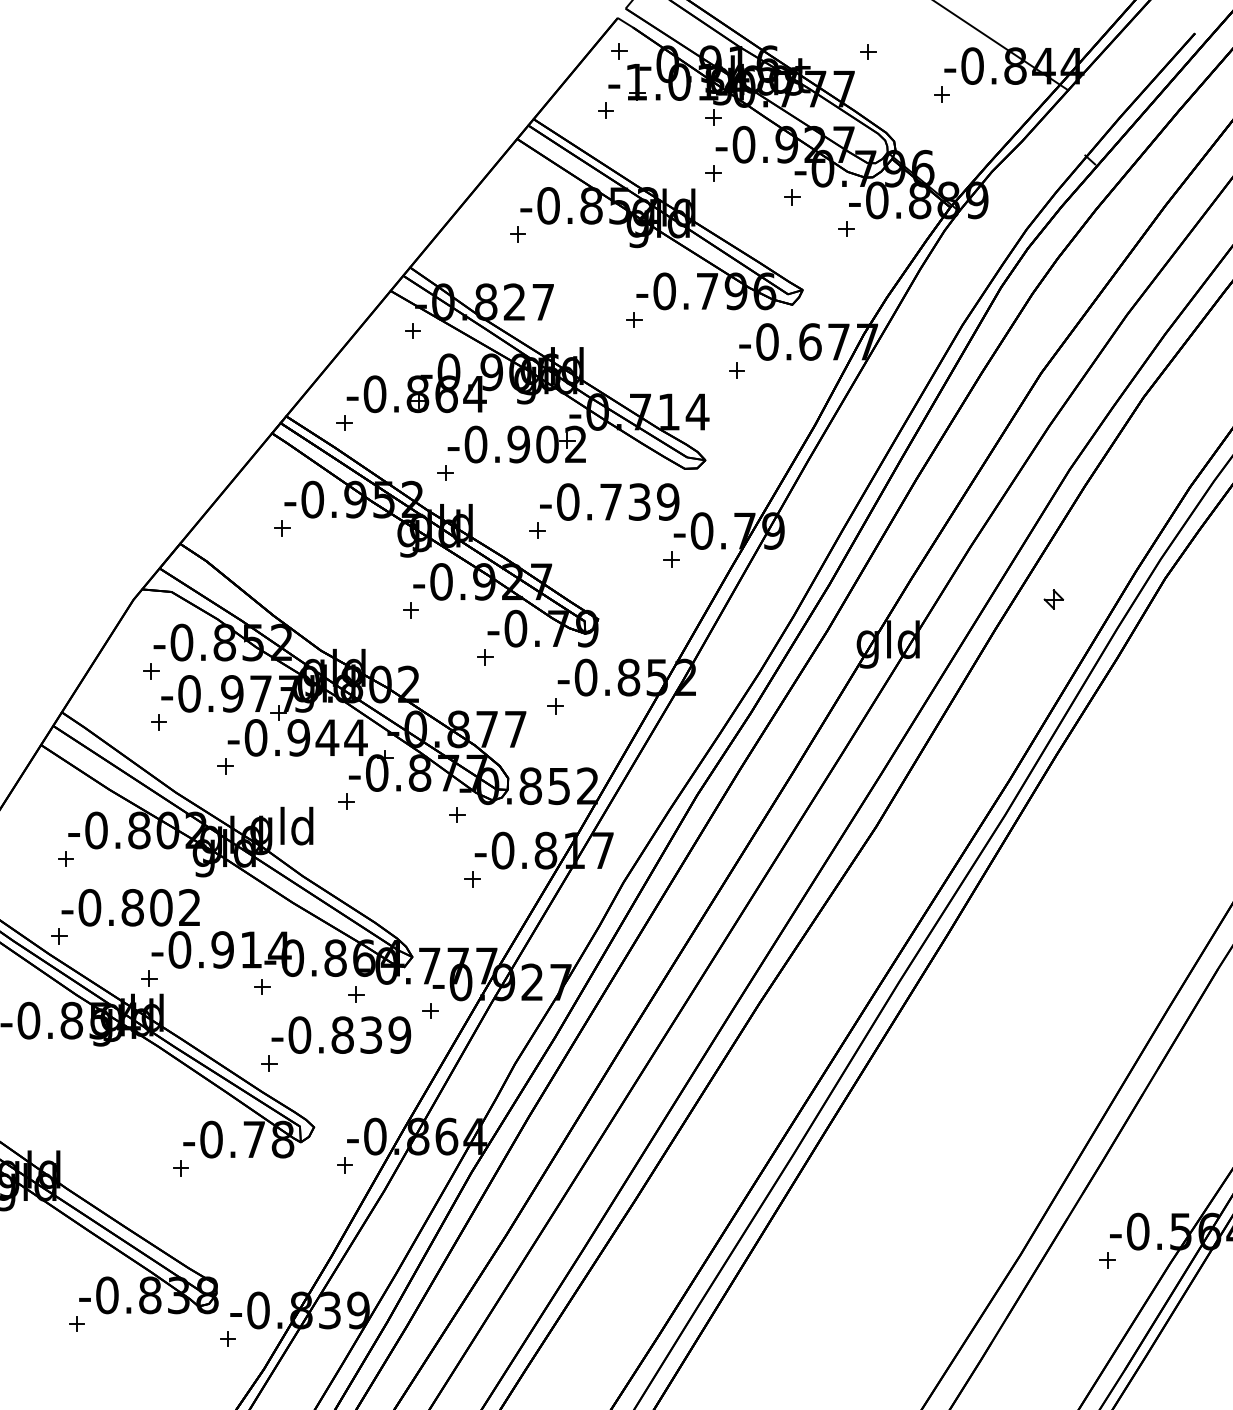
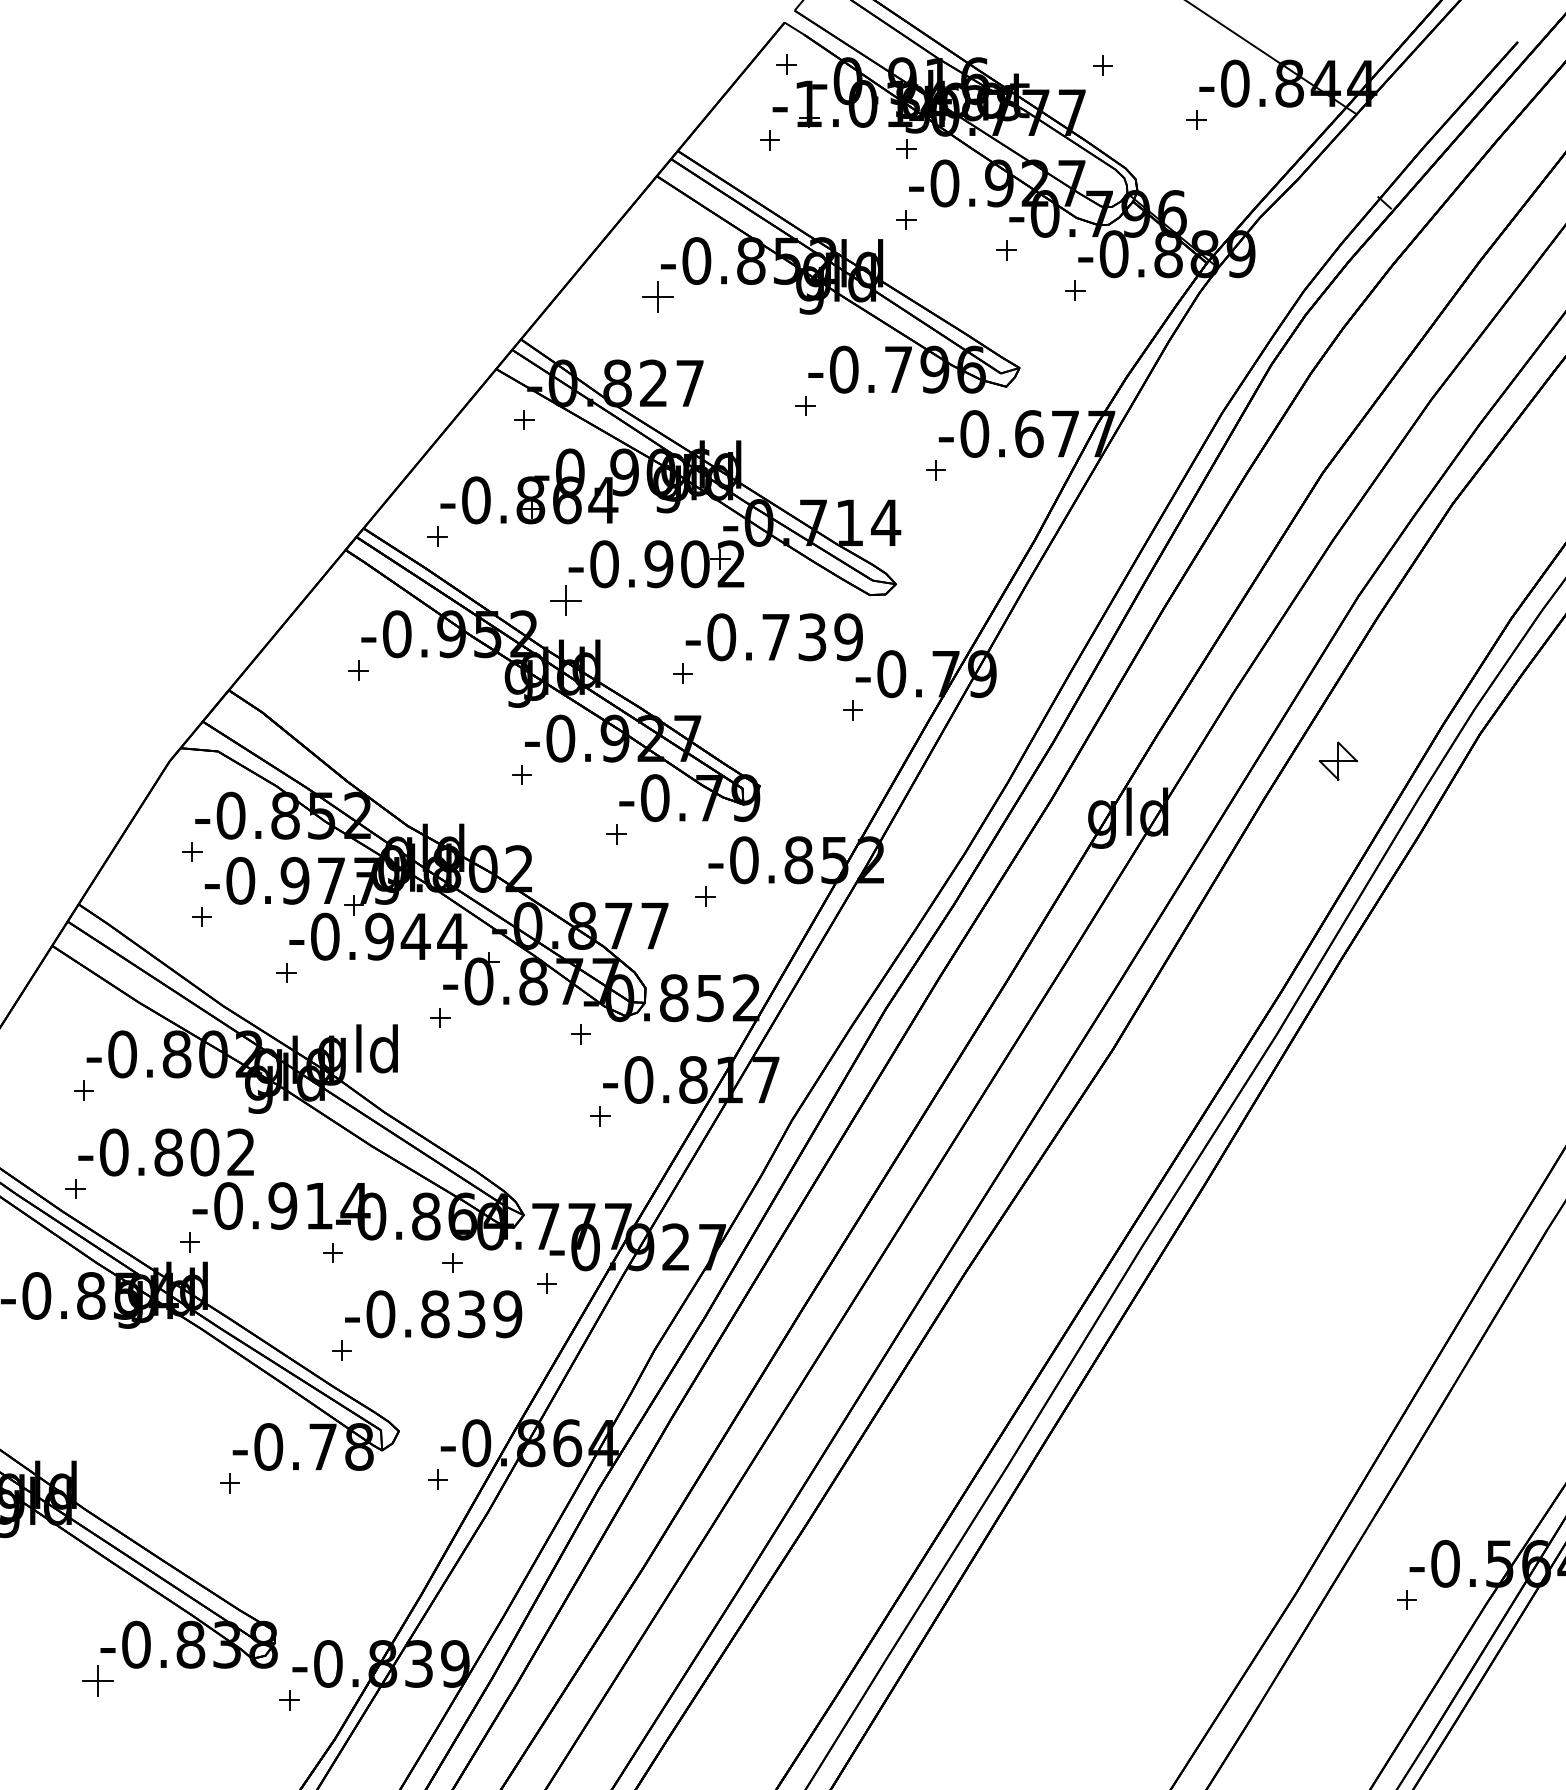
part: (517, 234) -> (657, 297), size x1.6
part: (445, 473) -> (565, 600), size x1.6
part: (1053, 599) -> (1338, 760), size x1.6
part: (76, 1323) -> (97, 1680), size x1.6

